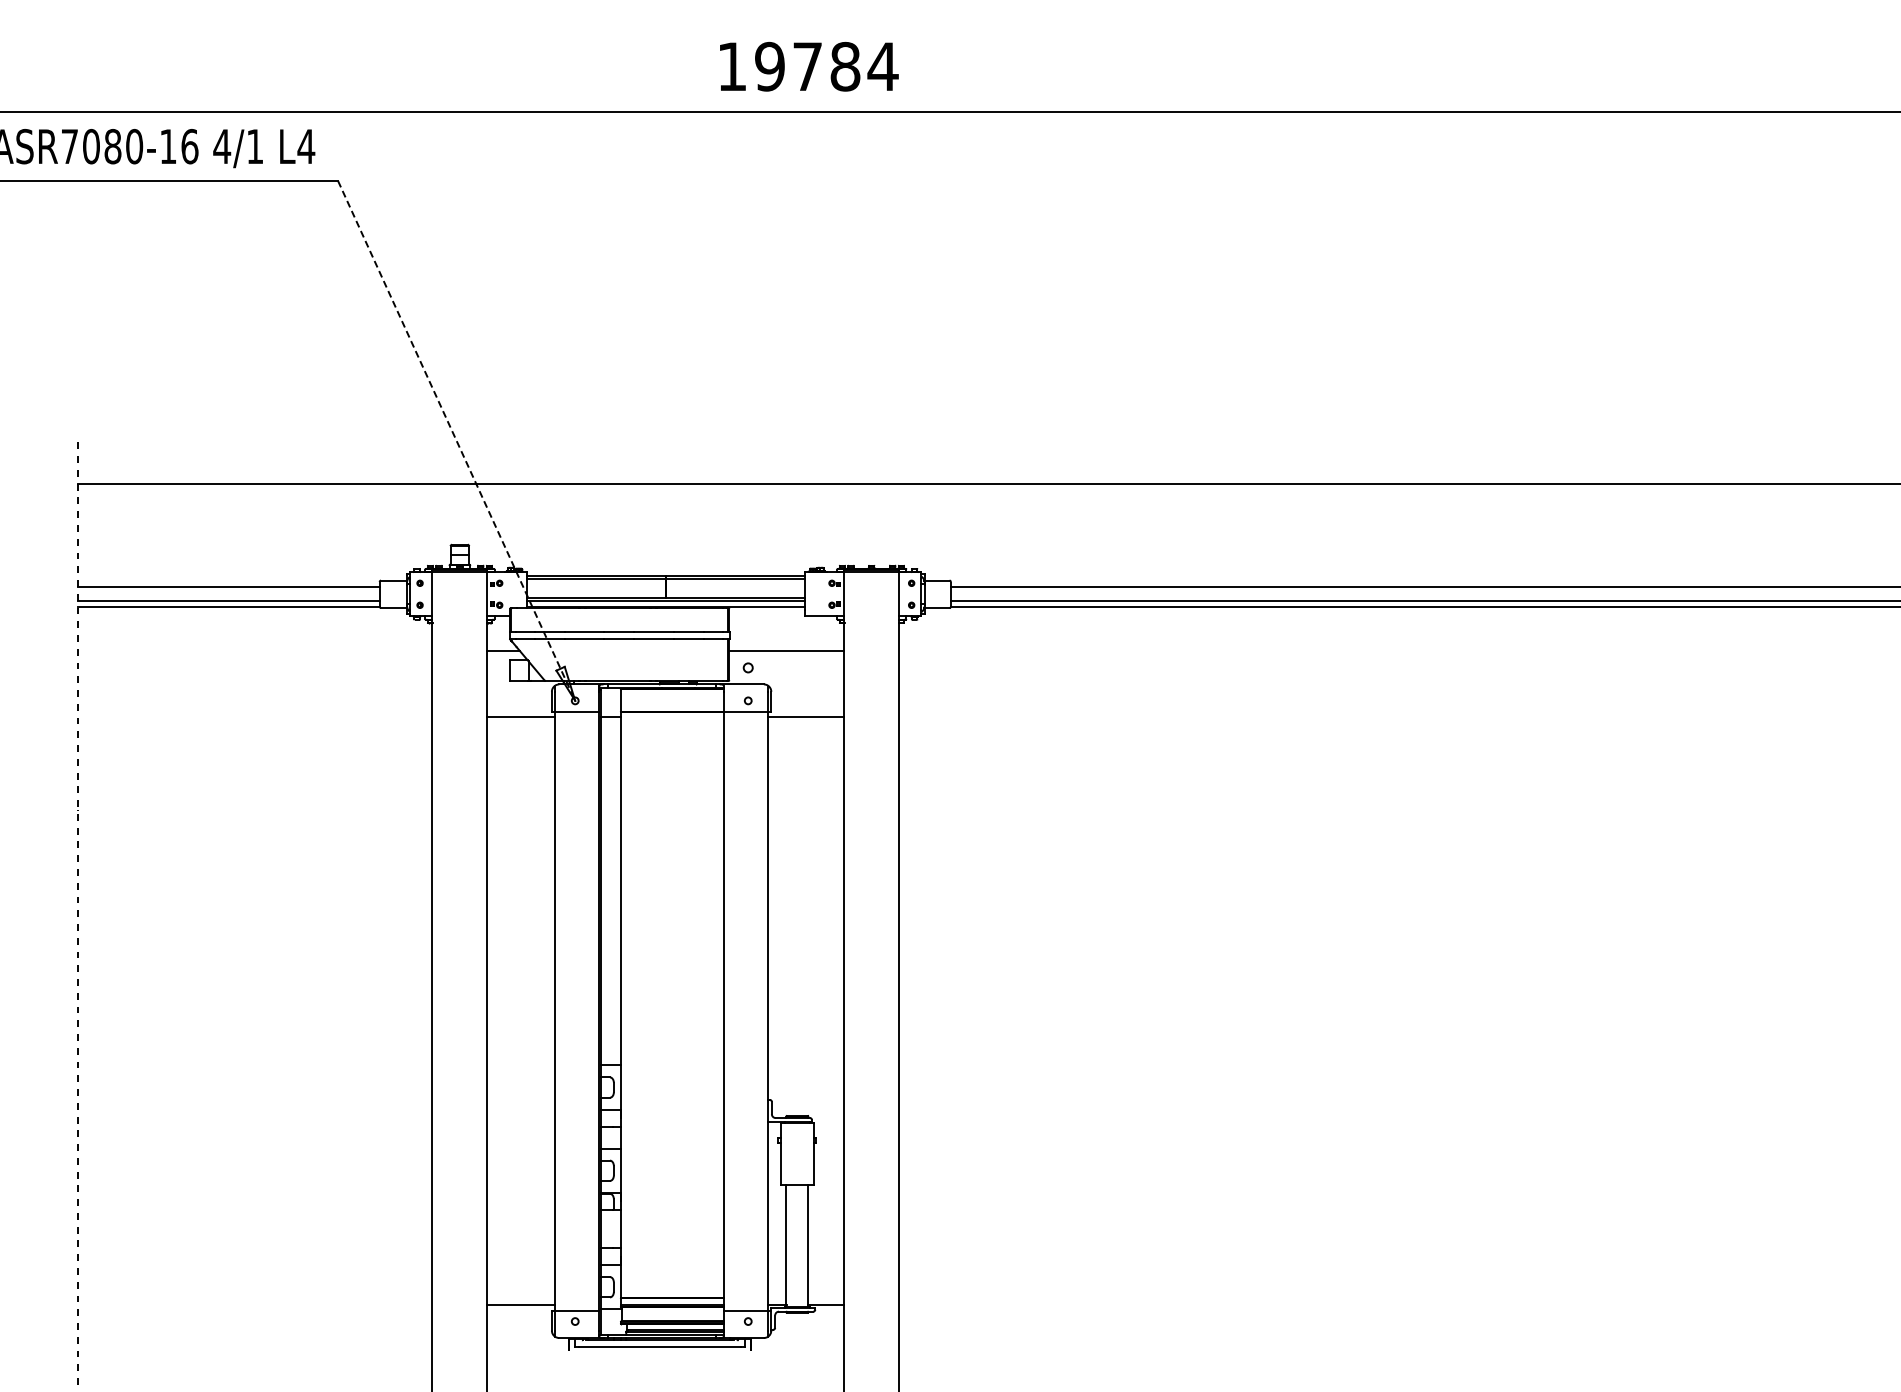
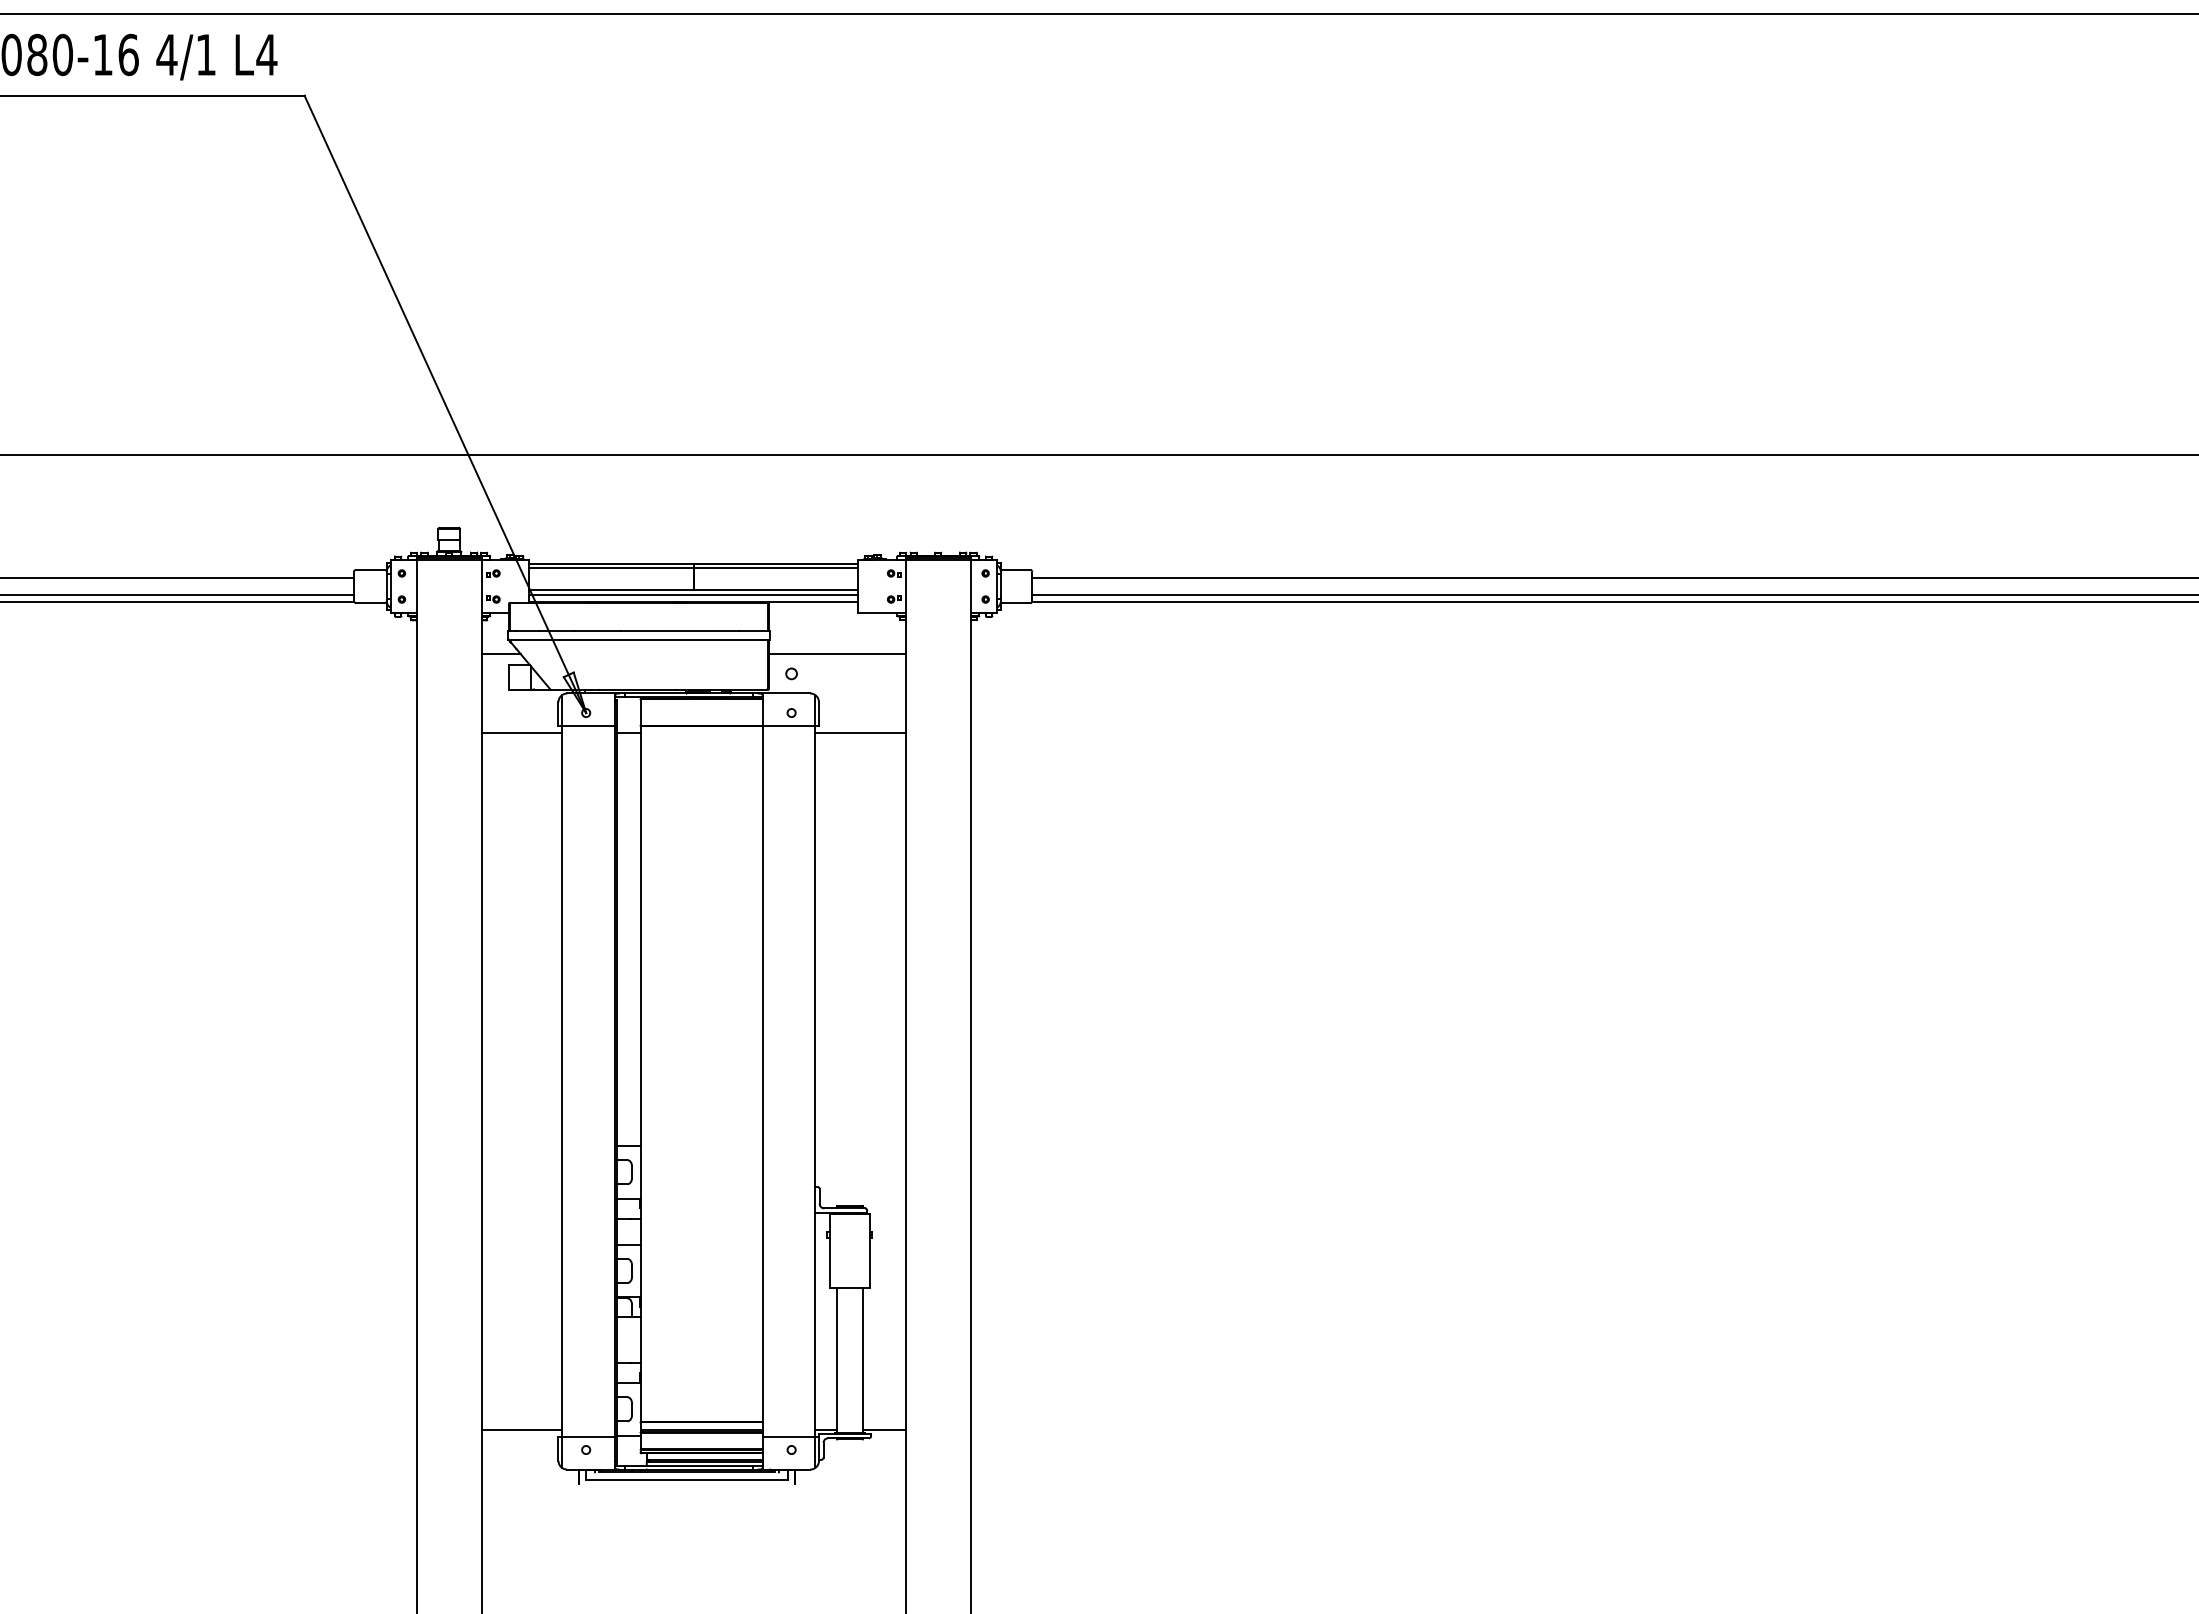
line: (456, 440) -> (445, 403), dashed -> solid

